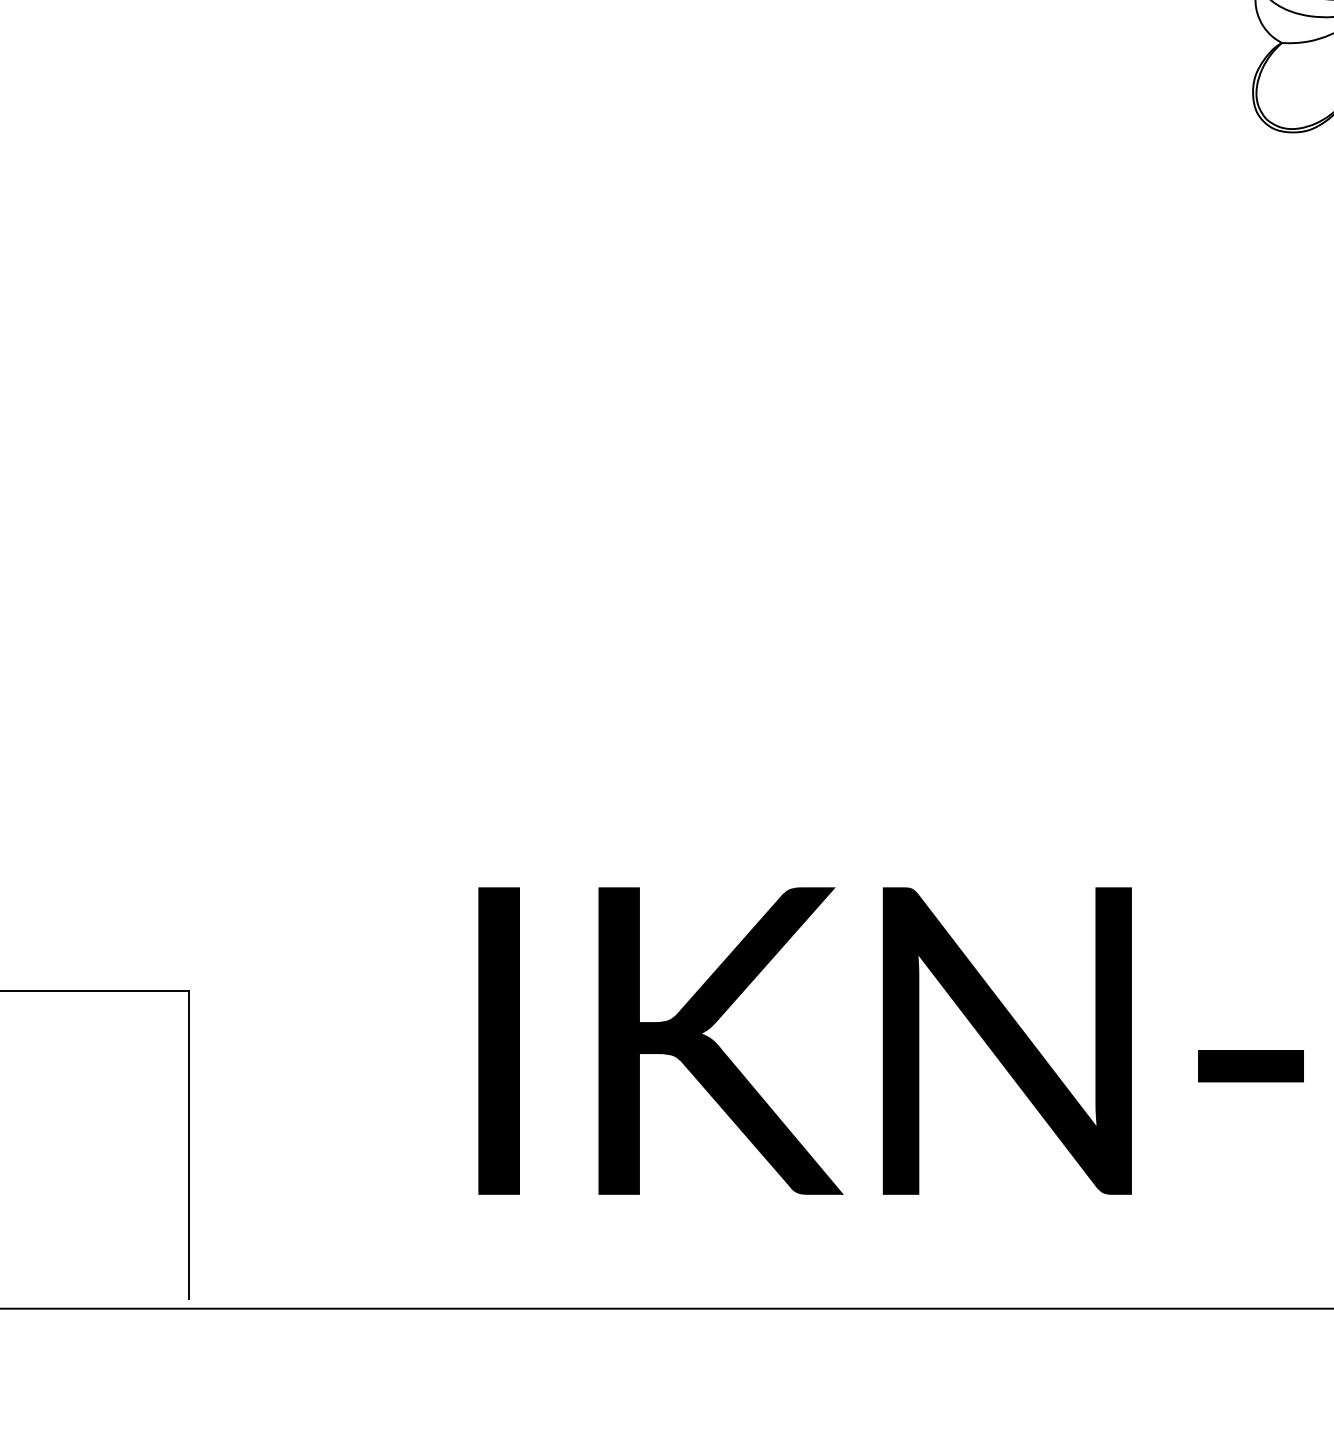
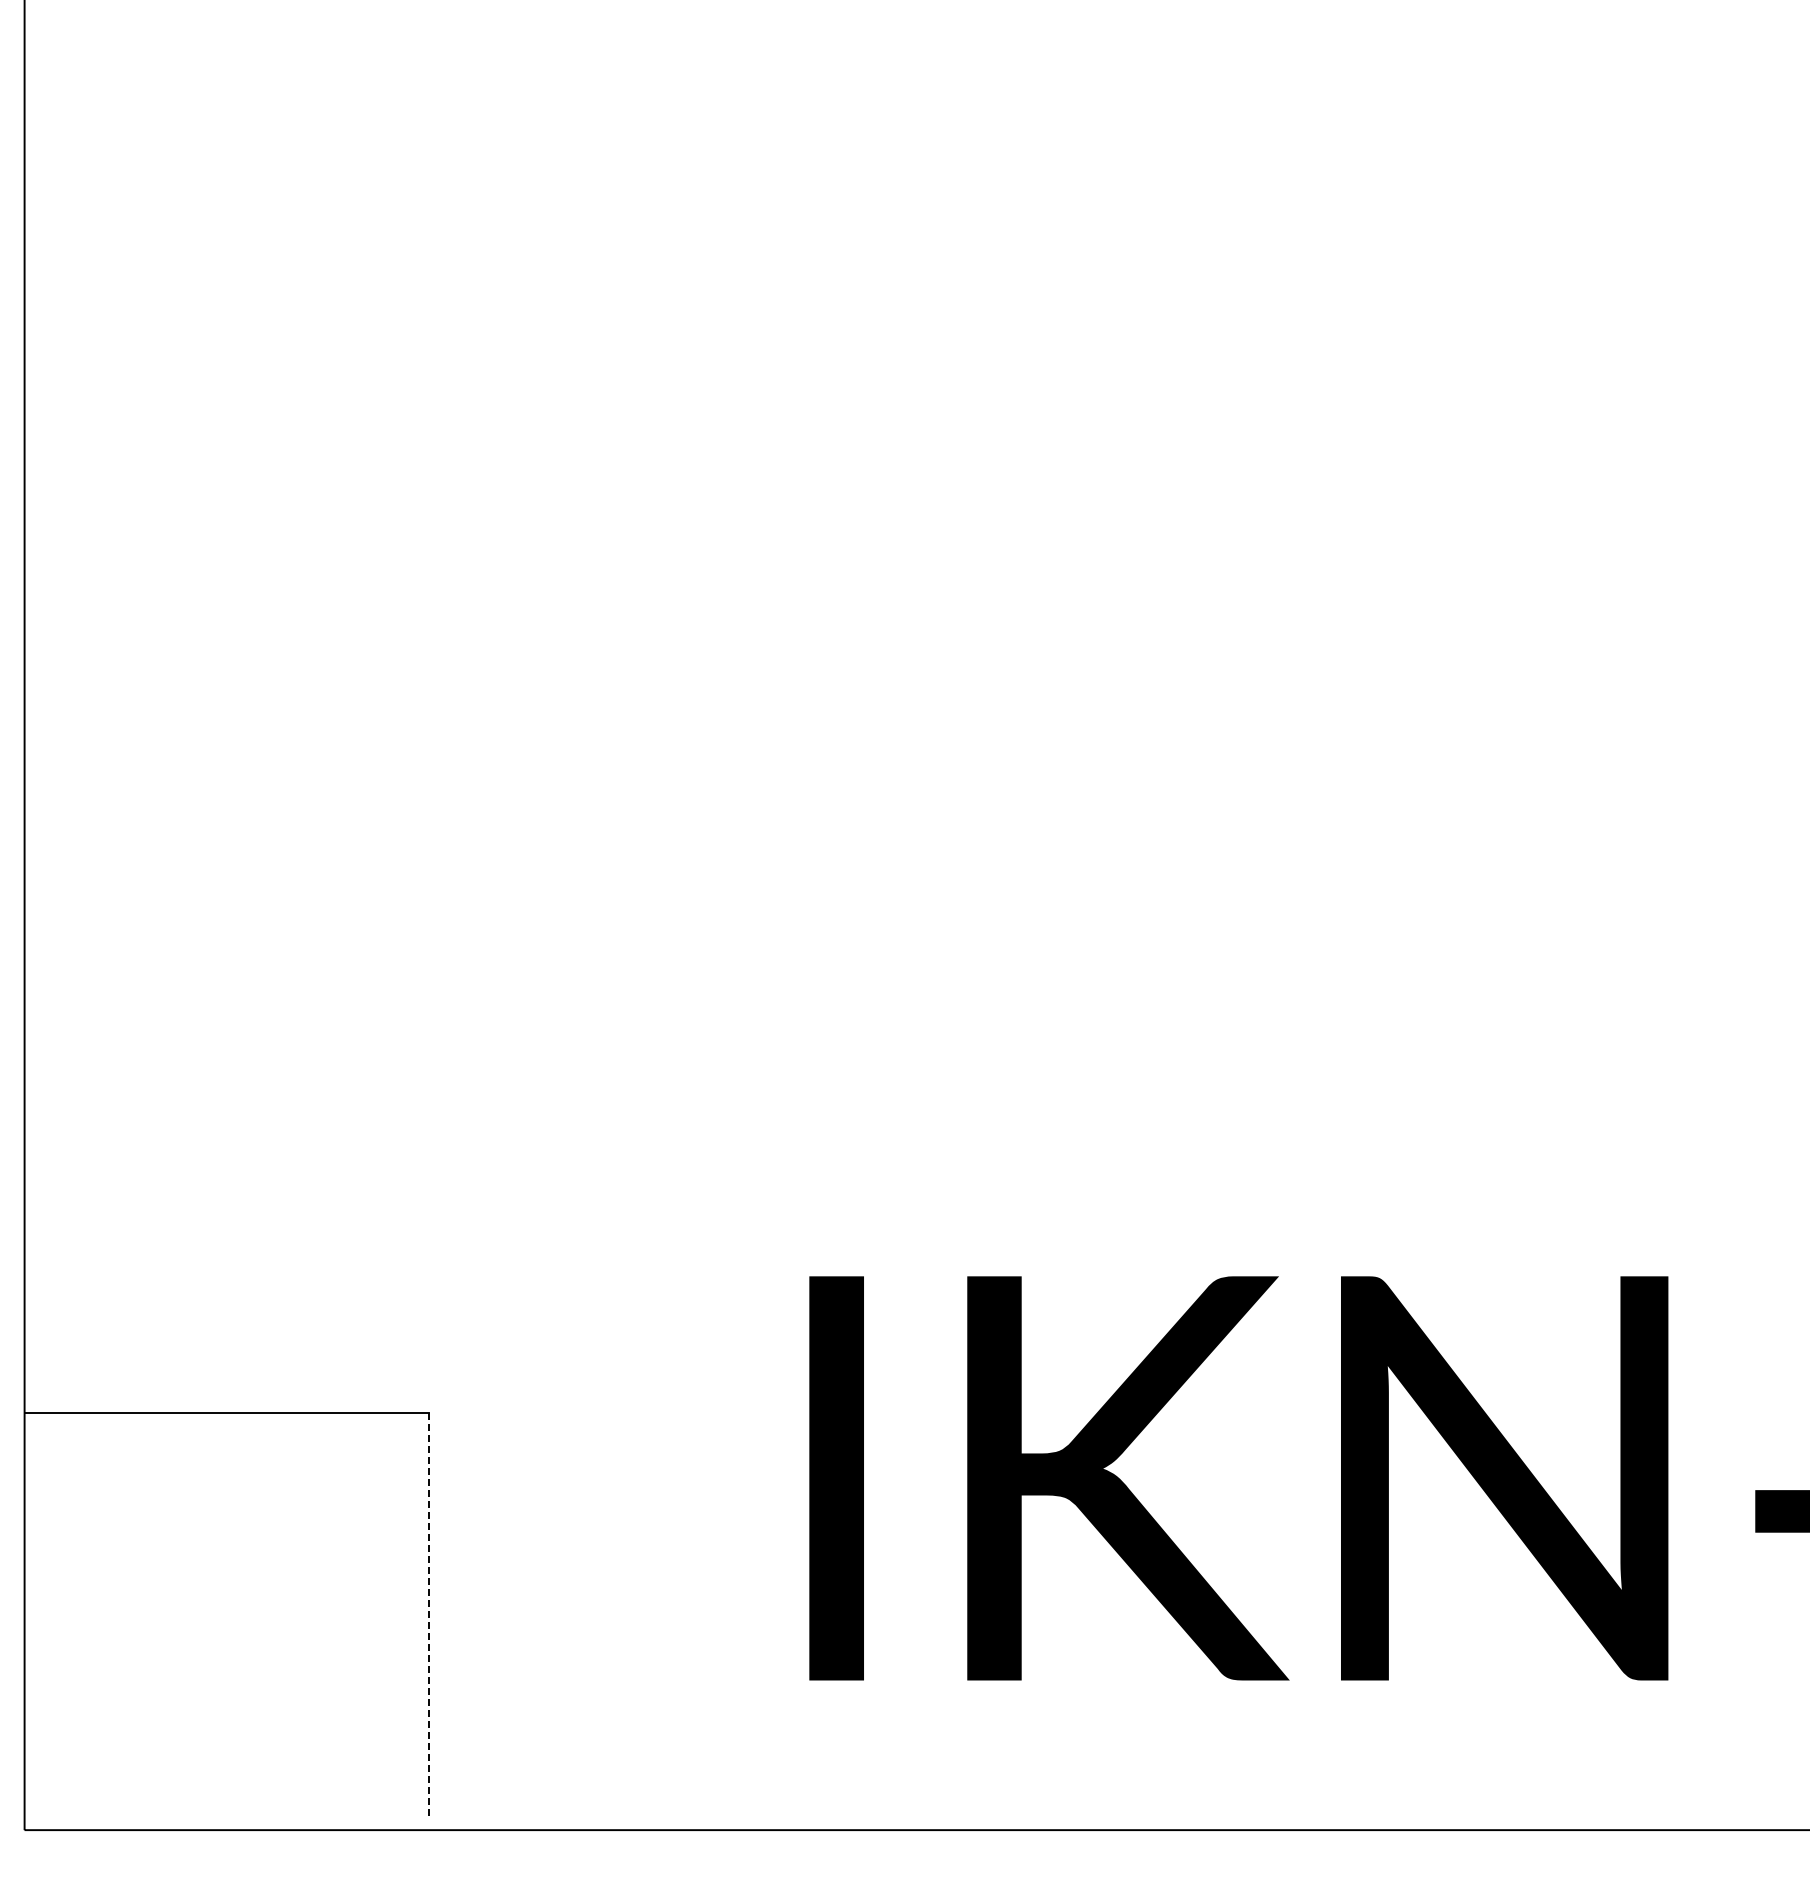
line: (188, 1145) -> (428, 1615), solid -> dashed

